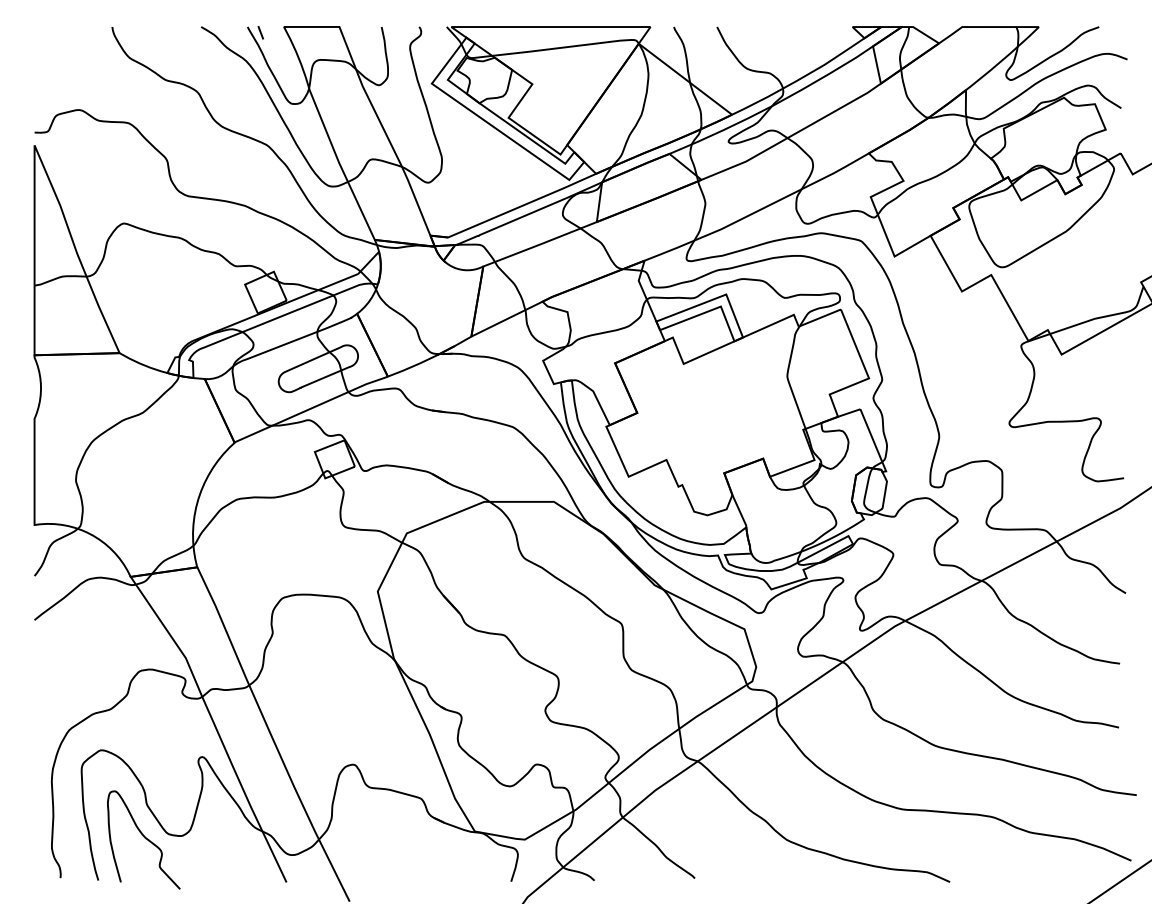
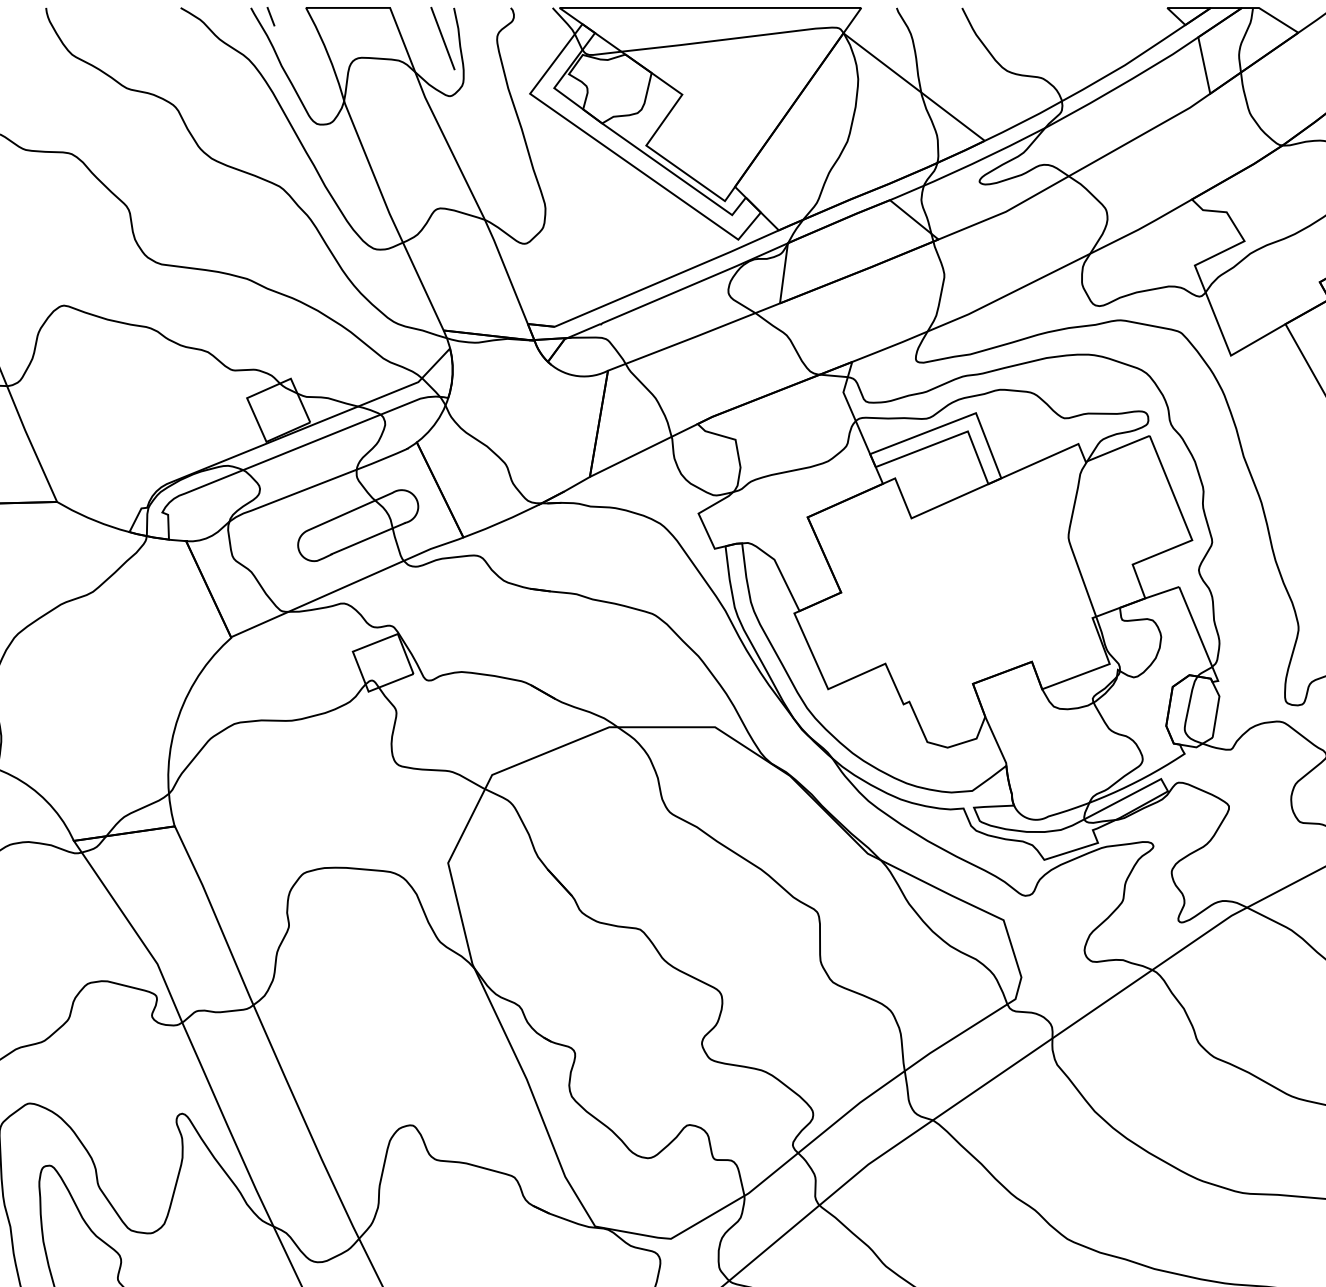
line: (373, 46) -> (441, 37), added

